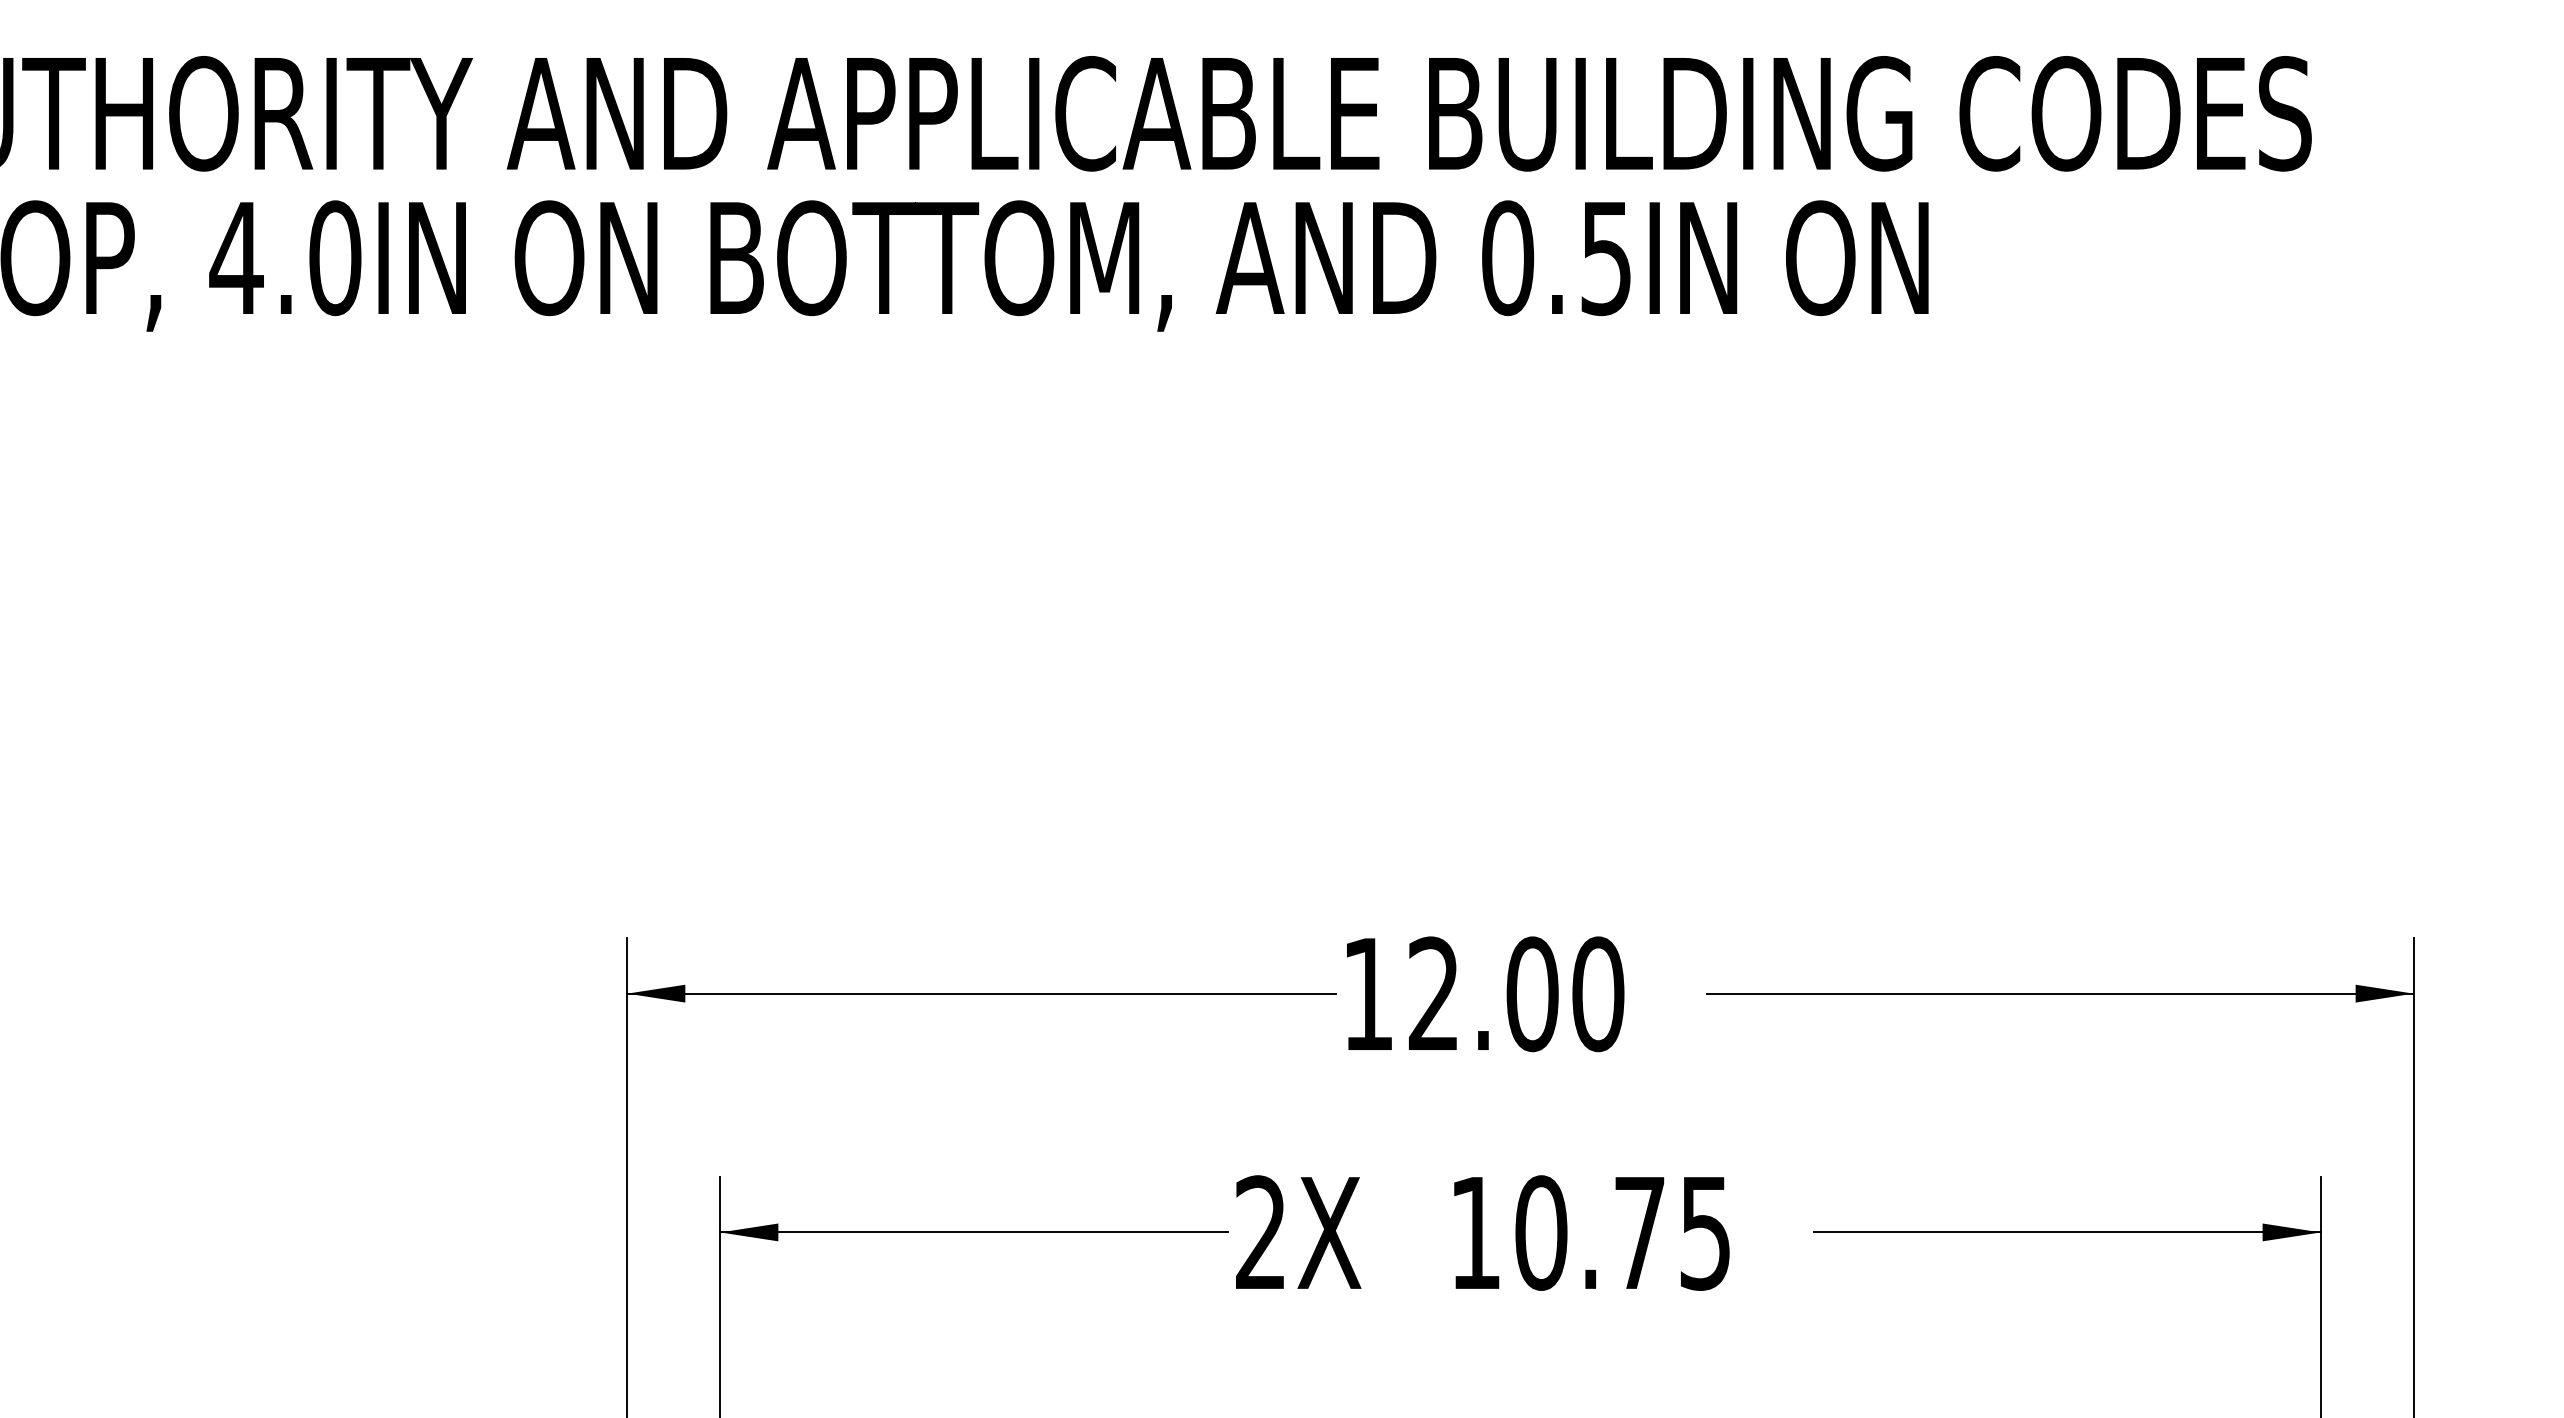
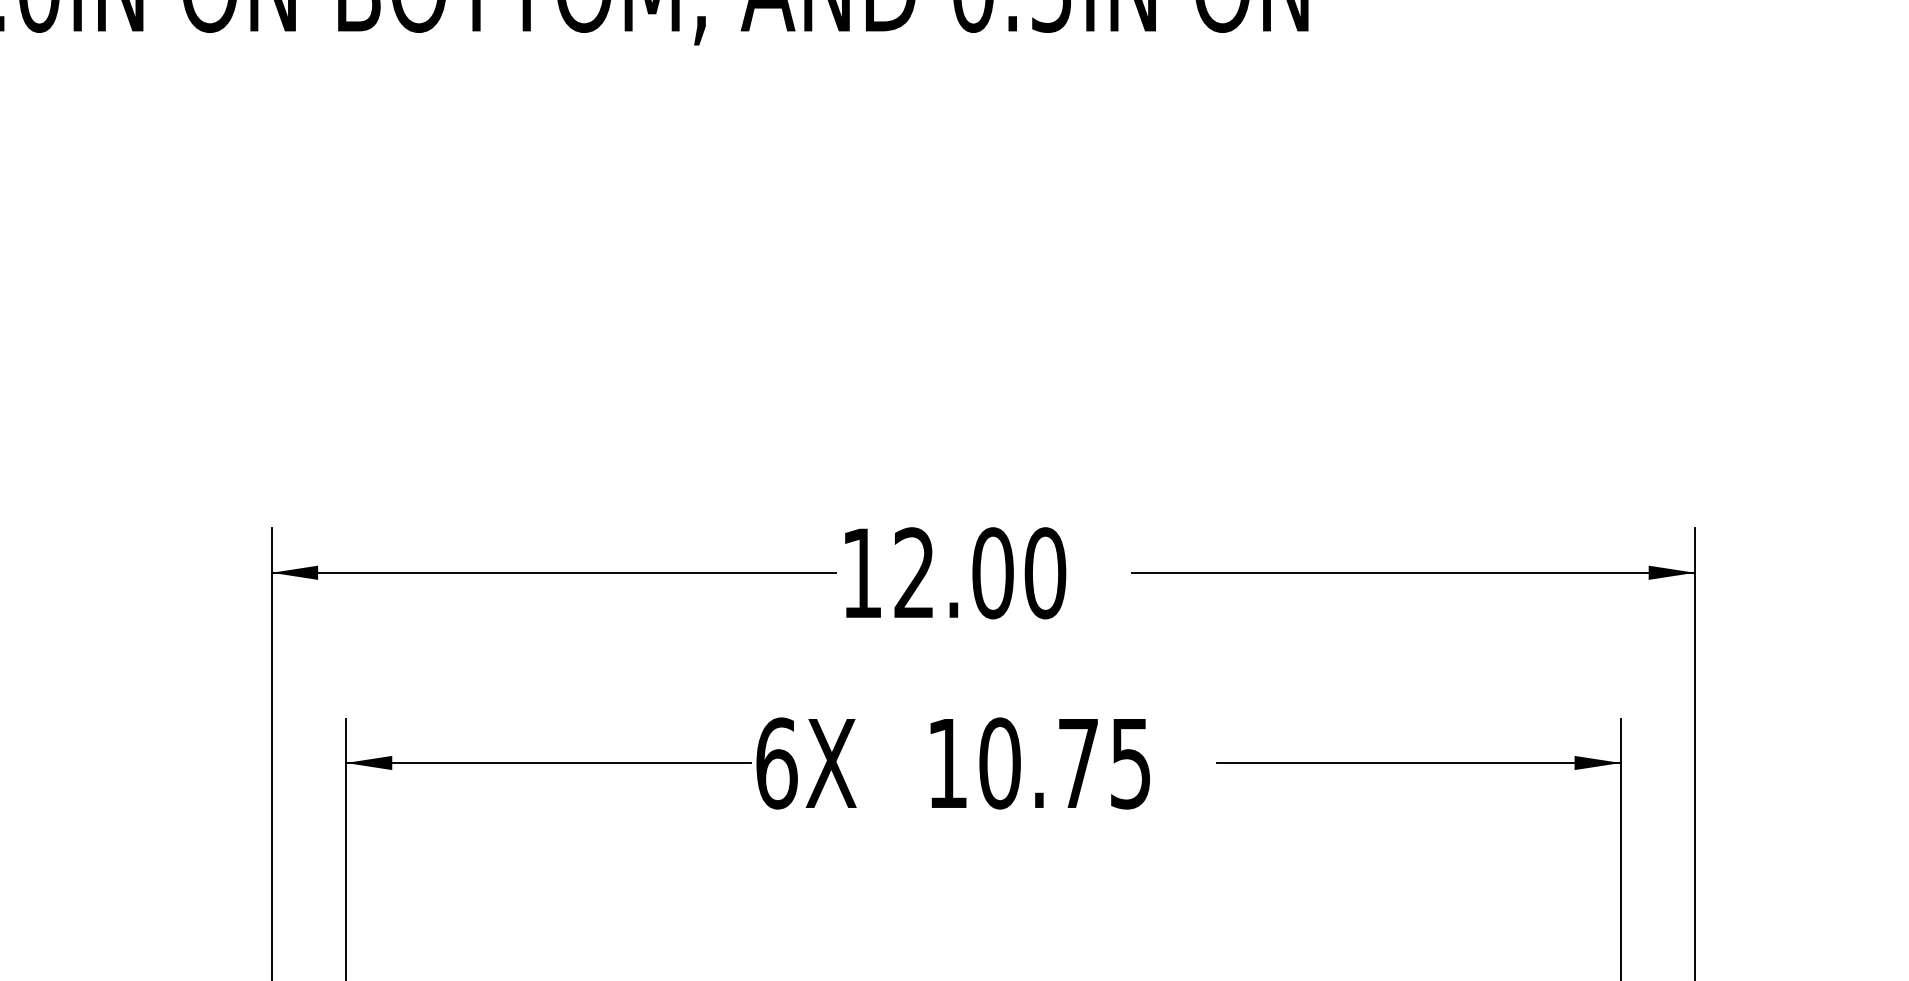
text: (1261, 1232) -> (777, 763), 2X -> 6X

